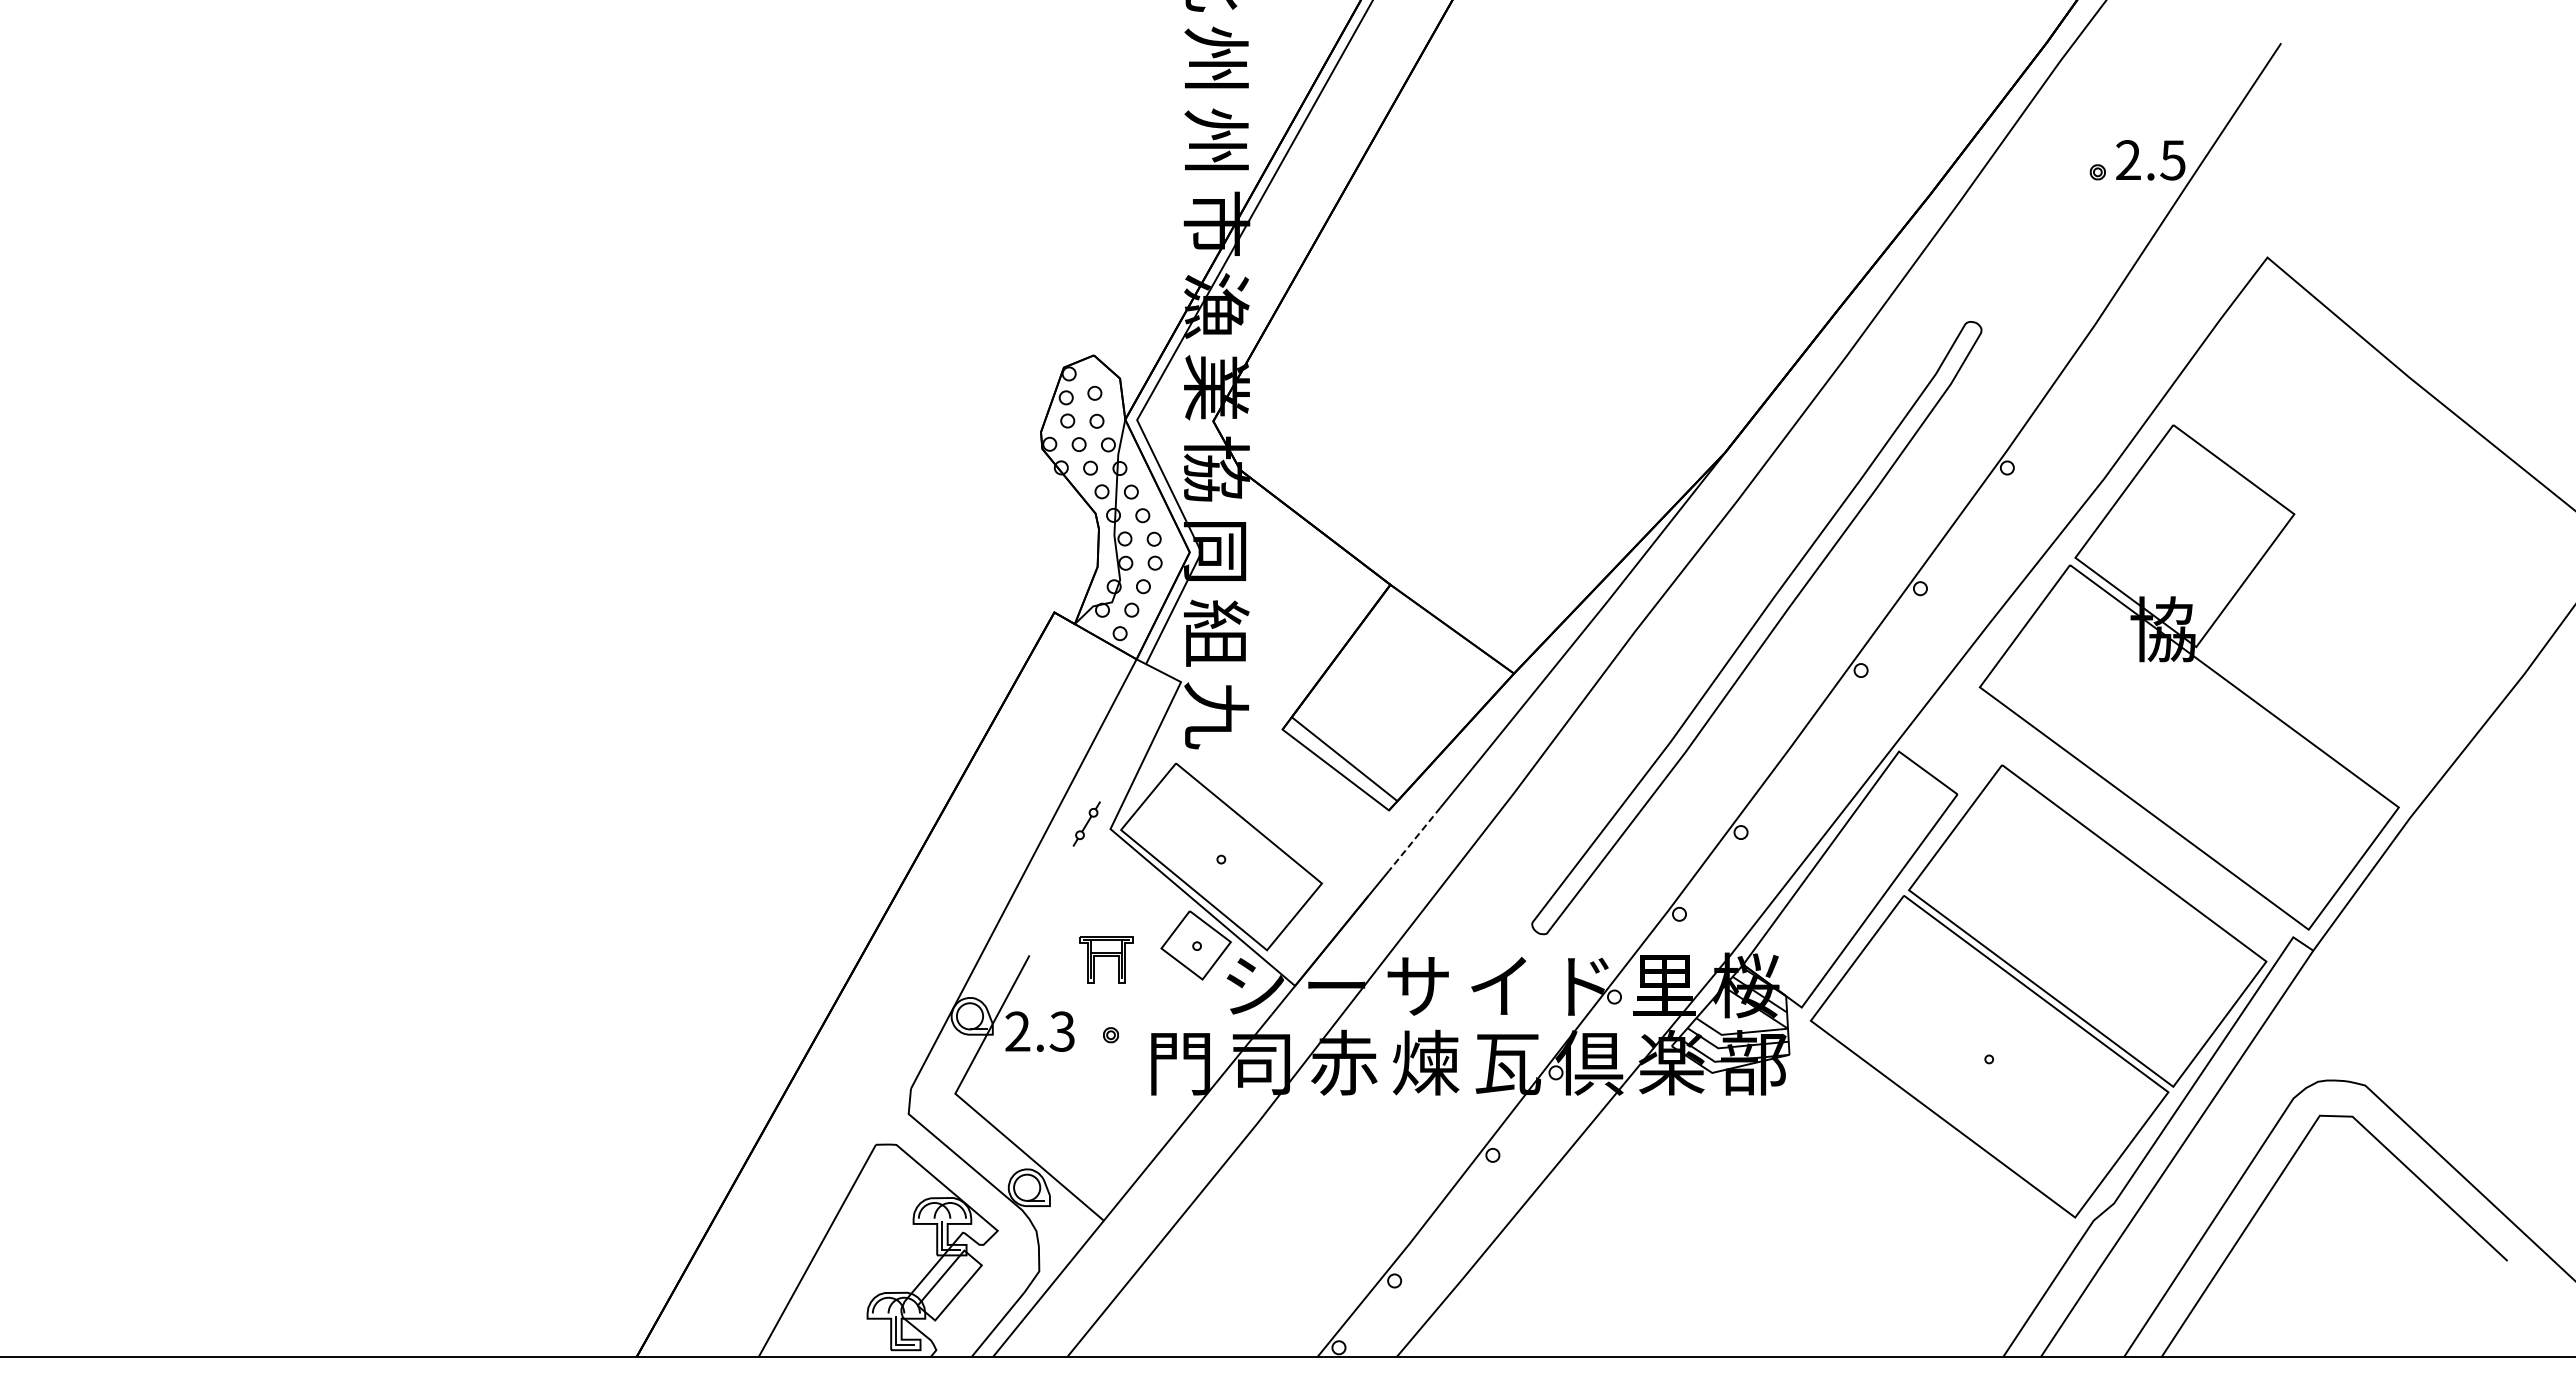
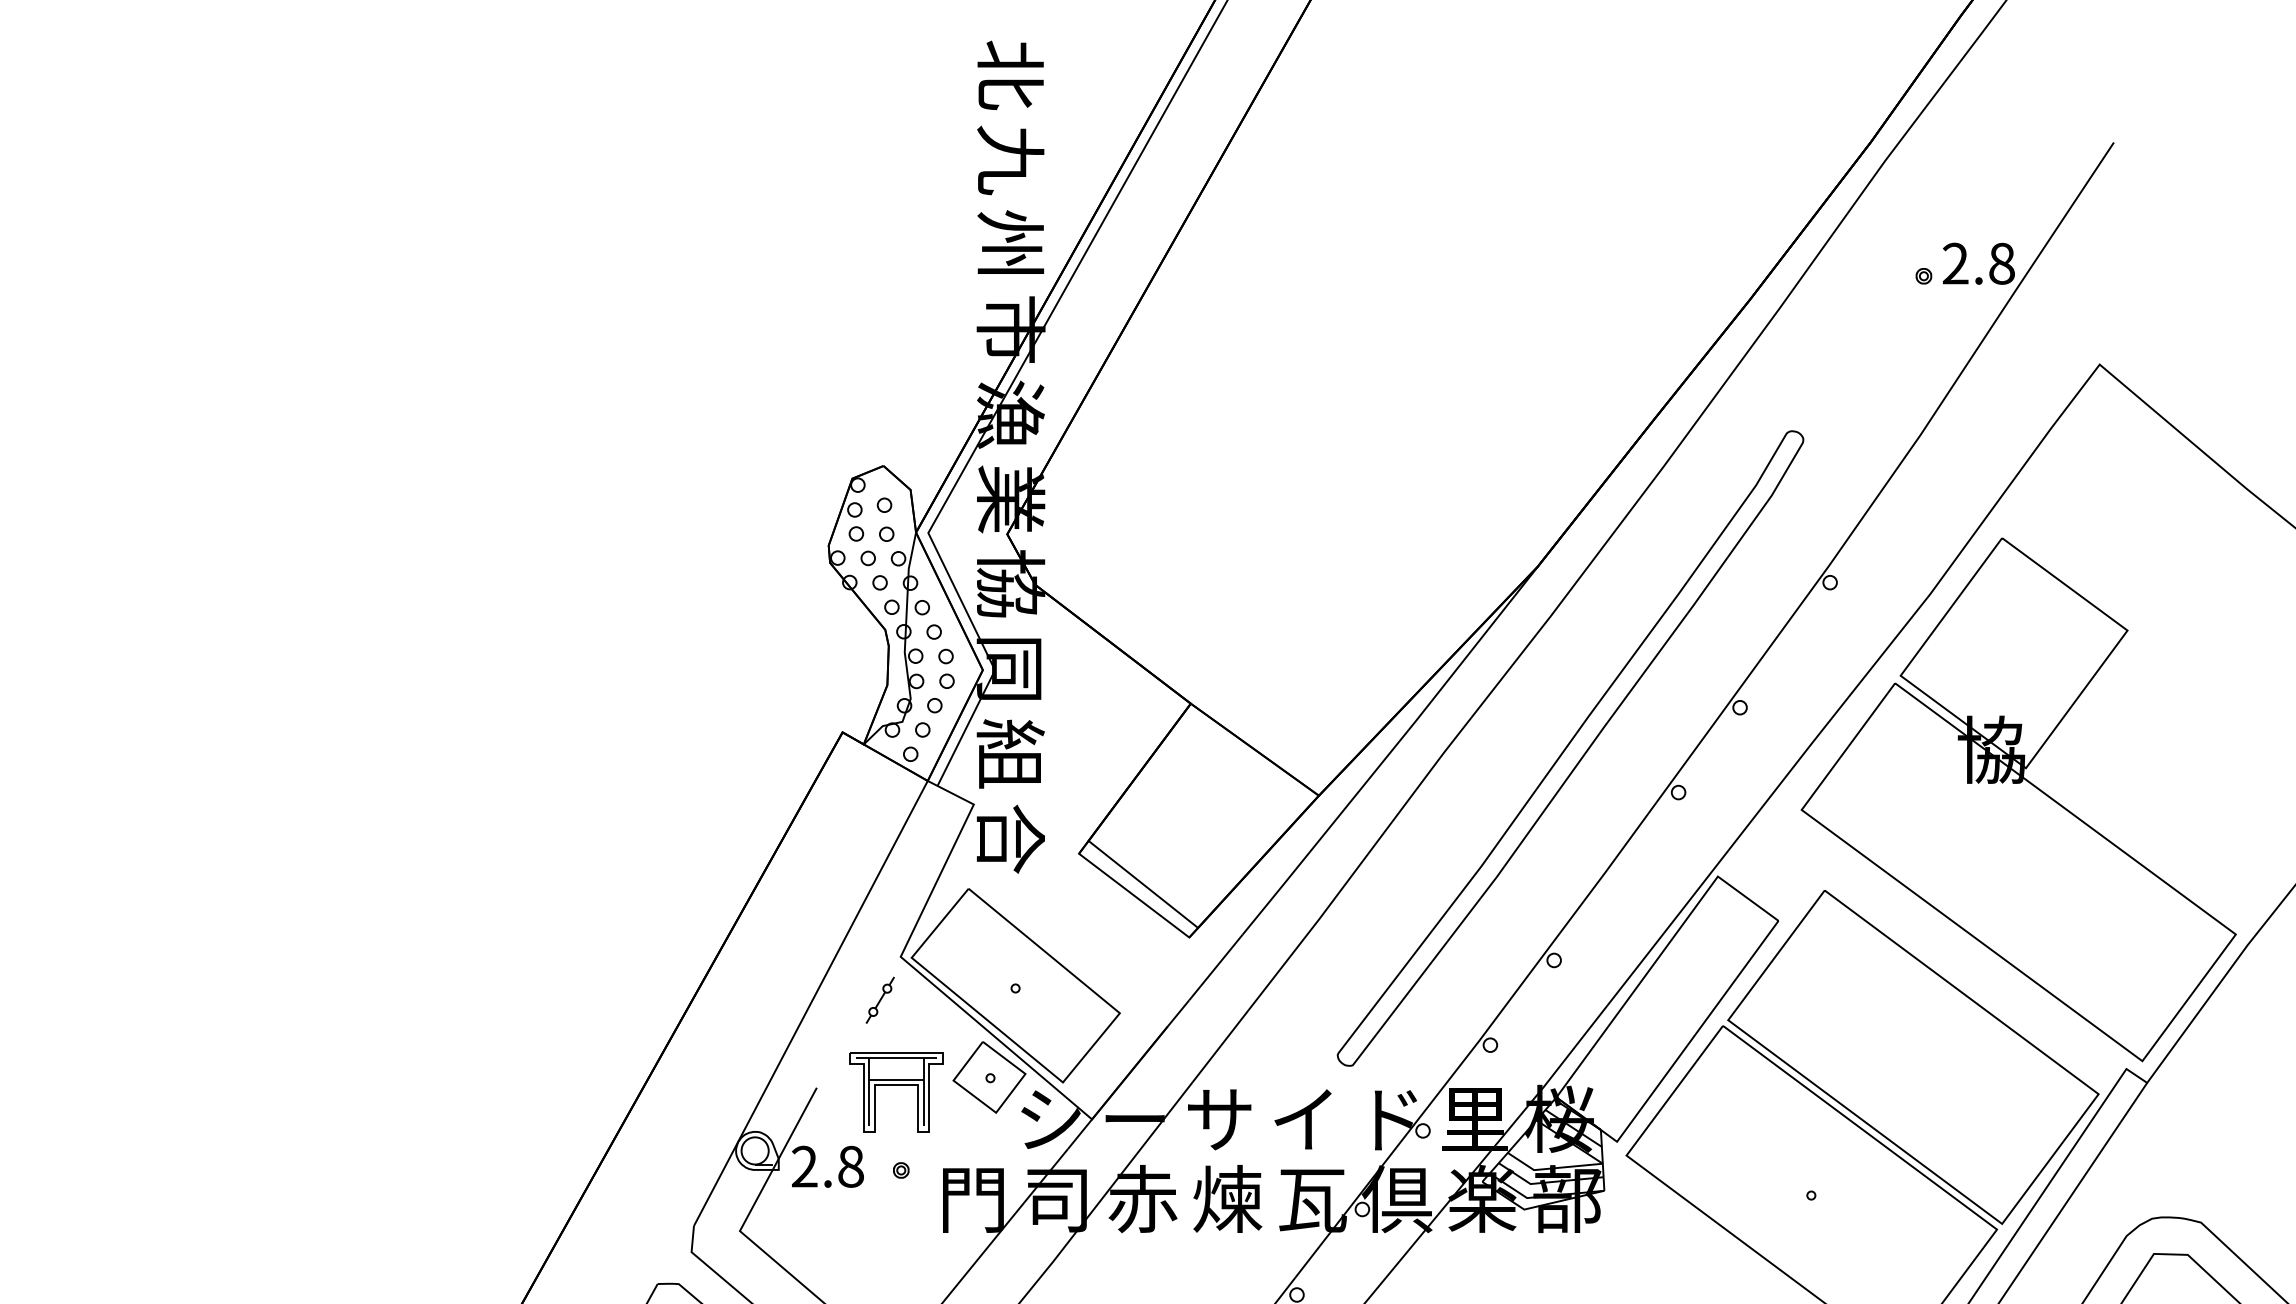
text: (1216, 59) -> (1010, 159), 州 -> 九
text: (2172, 160) -> (2001, 263), 2.5 -> 2.8
text: (1216, 715) -> (1010, 839), 九 -> 合
part: (1086, 823) -> (880, 999), moved
line: (1414, 839) -> (1215, 967), dashed -> solid
part: (1106, 959) -> (896, 1092), size x1.67
text: (1062, 1031) -> (850, 1166), 2.3 -> 2.8

